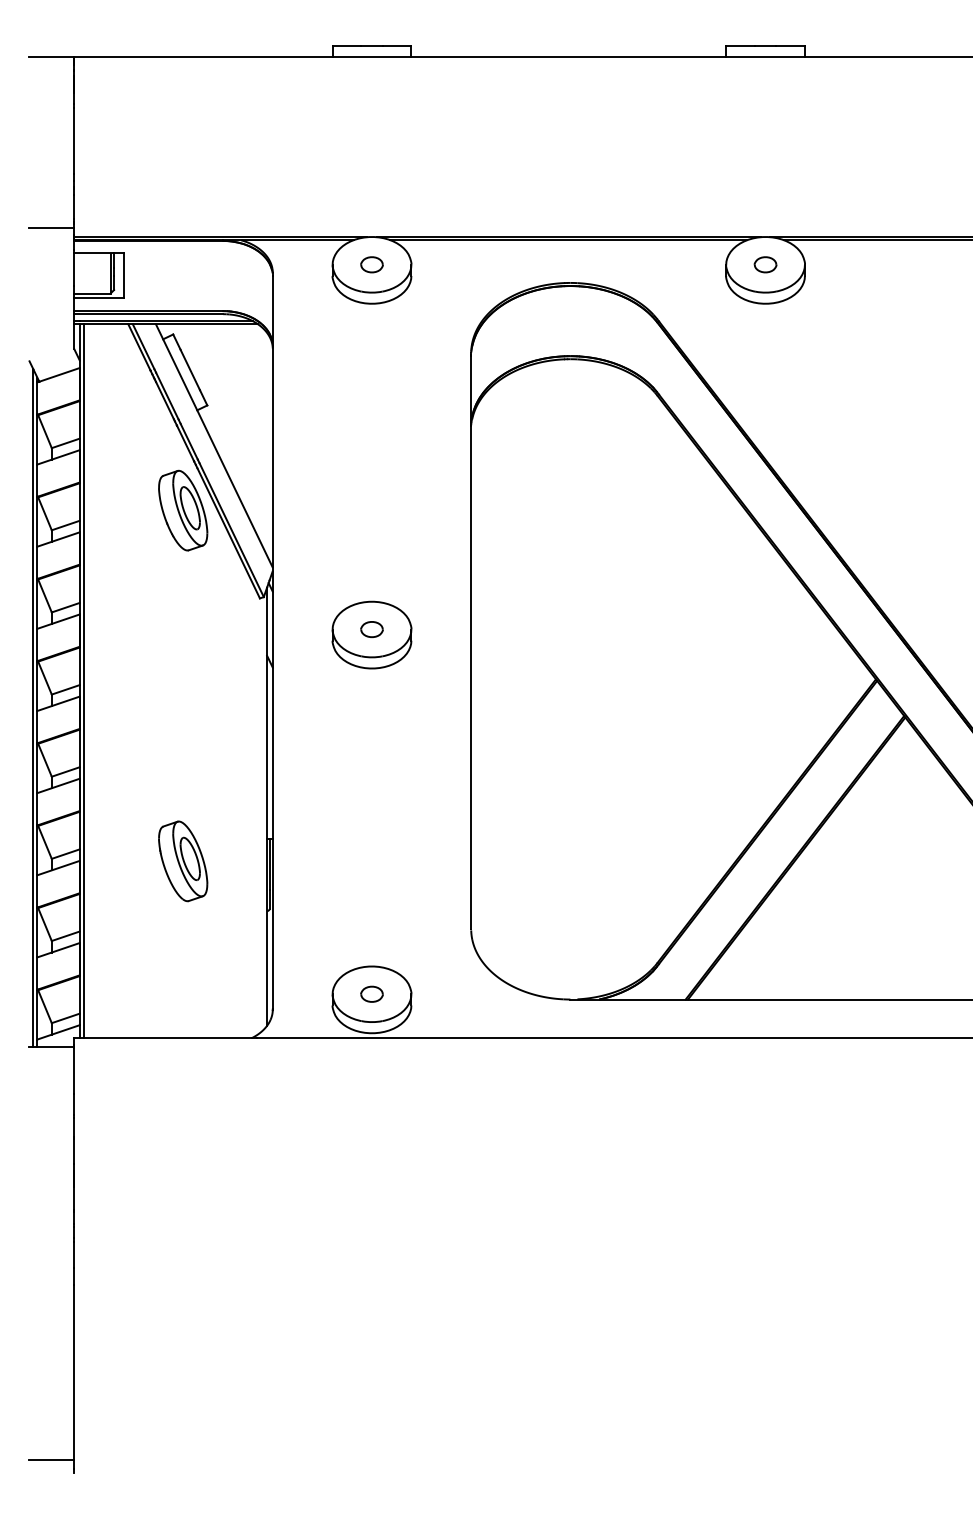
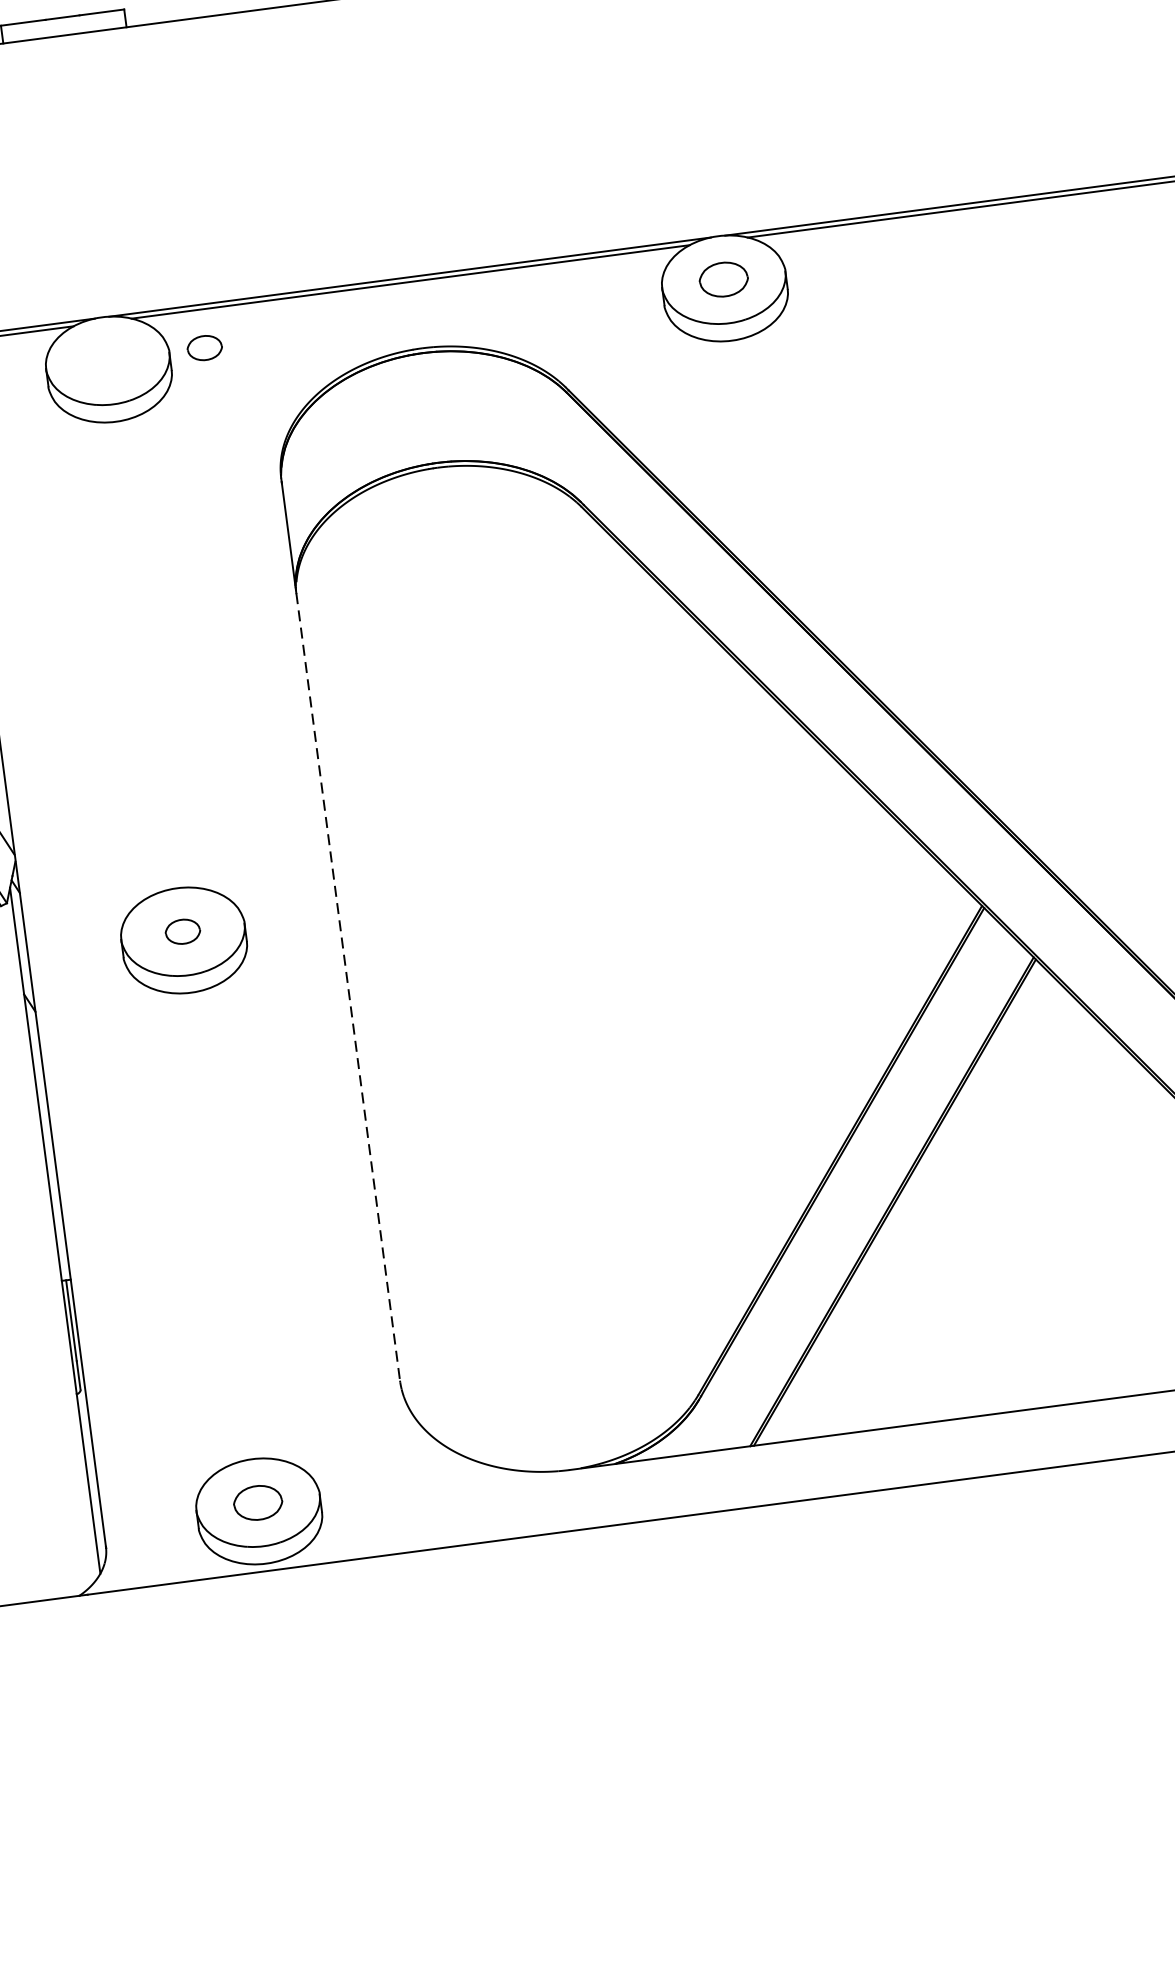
part: (371, 264) -> (203, 347), moved
part: (765, 264) -> (723, 279), size x1.4
line: (471, 677) -> (348, 986), solid -> dashed
part: (371, 993) -> (257, 1501), size x1.4

